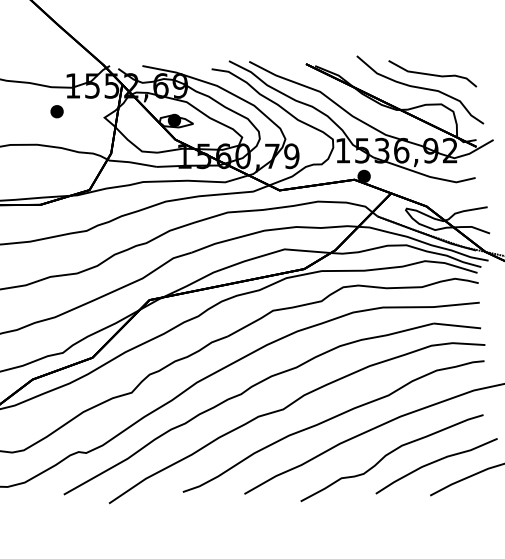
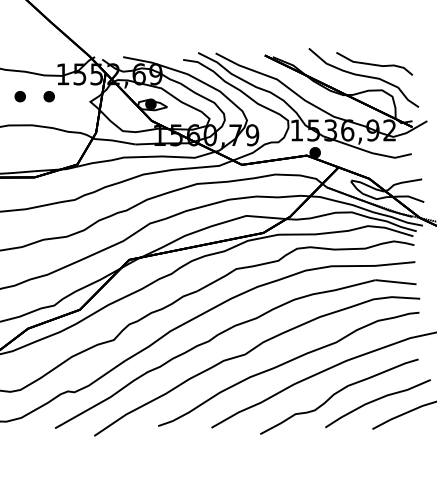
part: (22, 111) -> (19, 96), added

